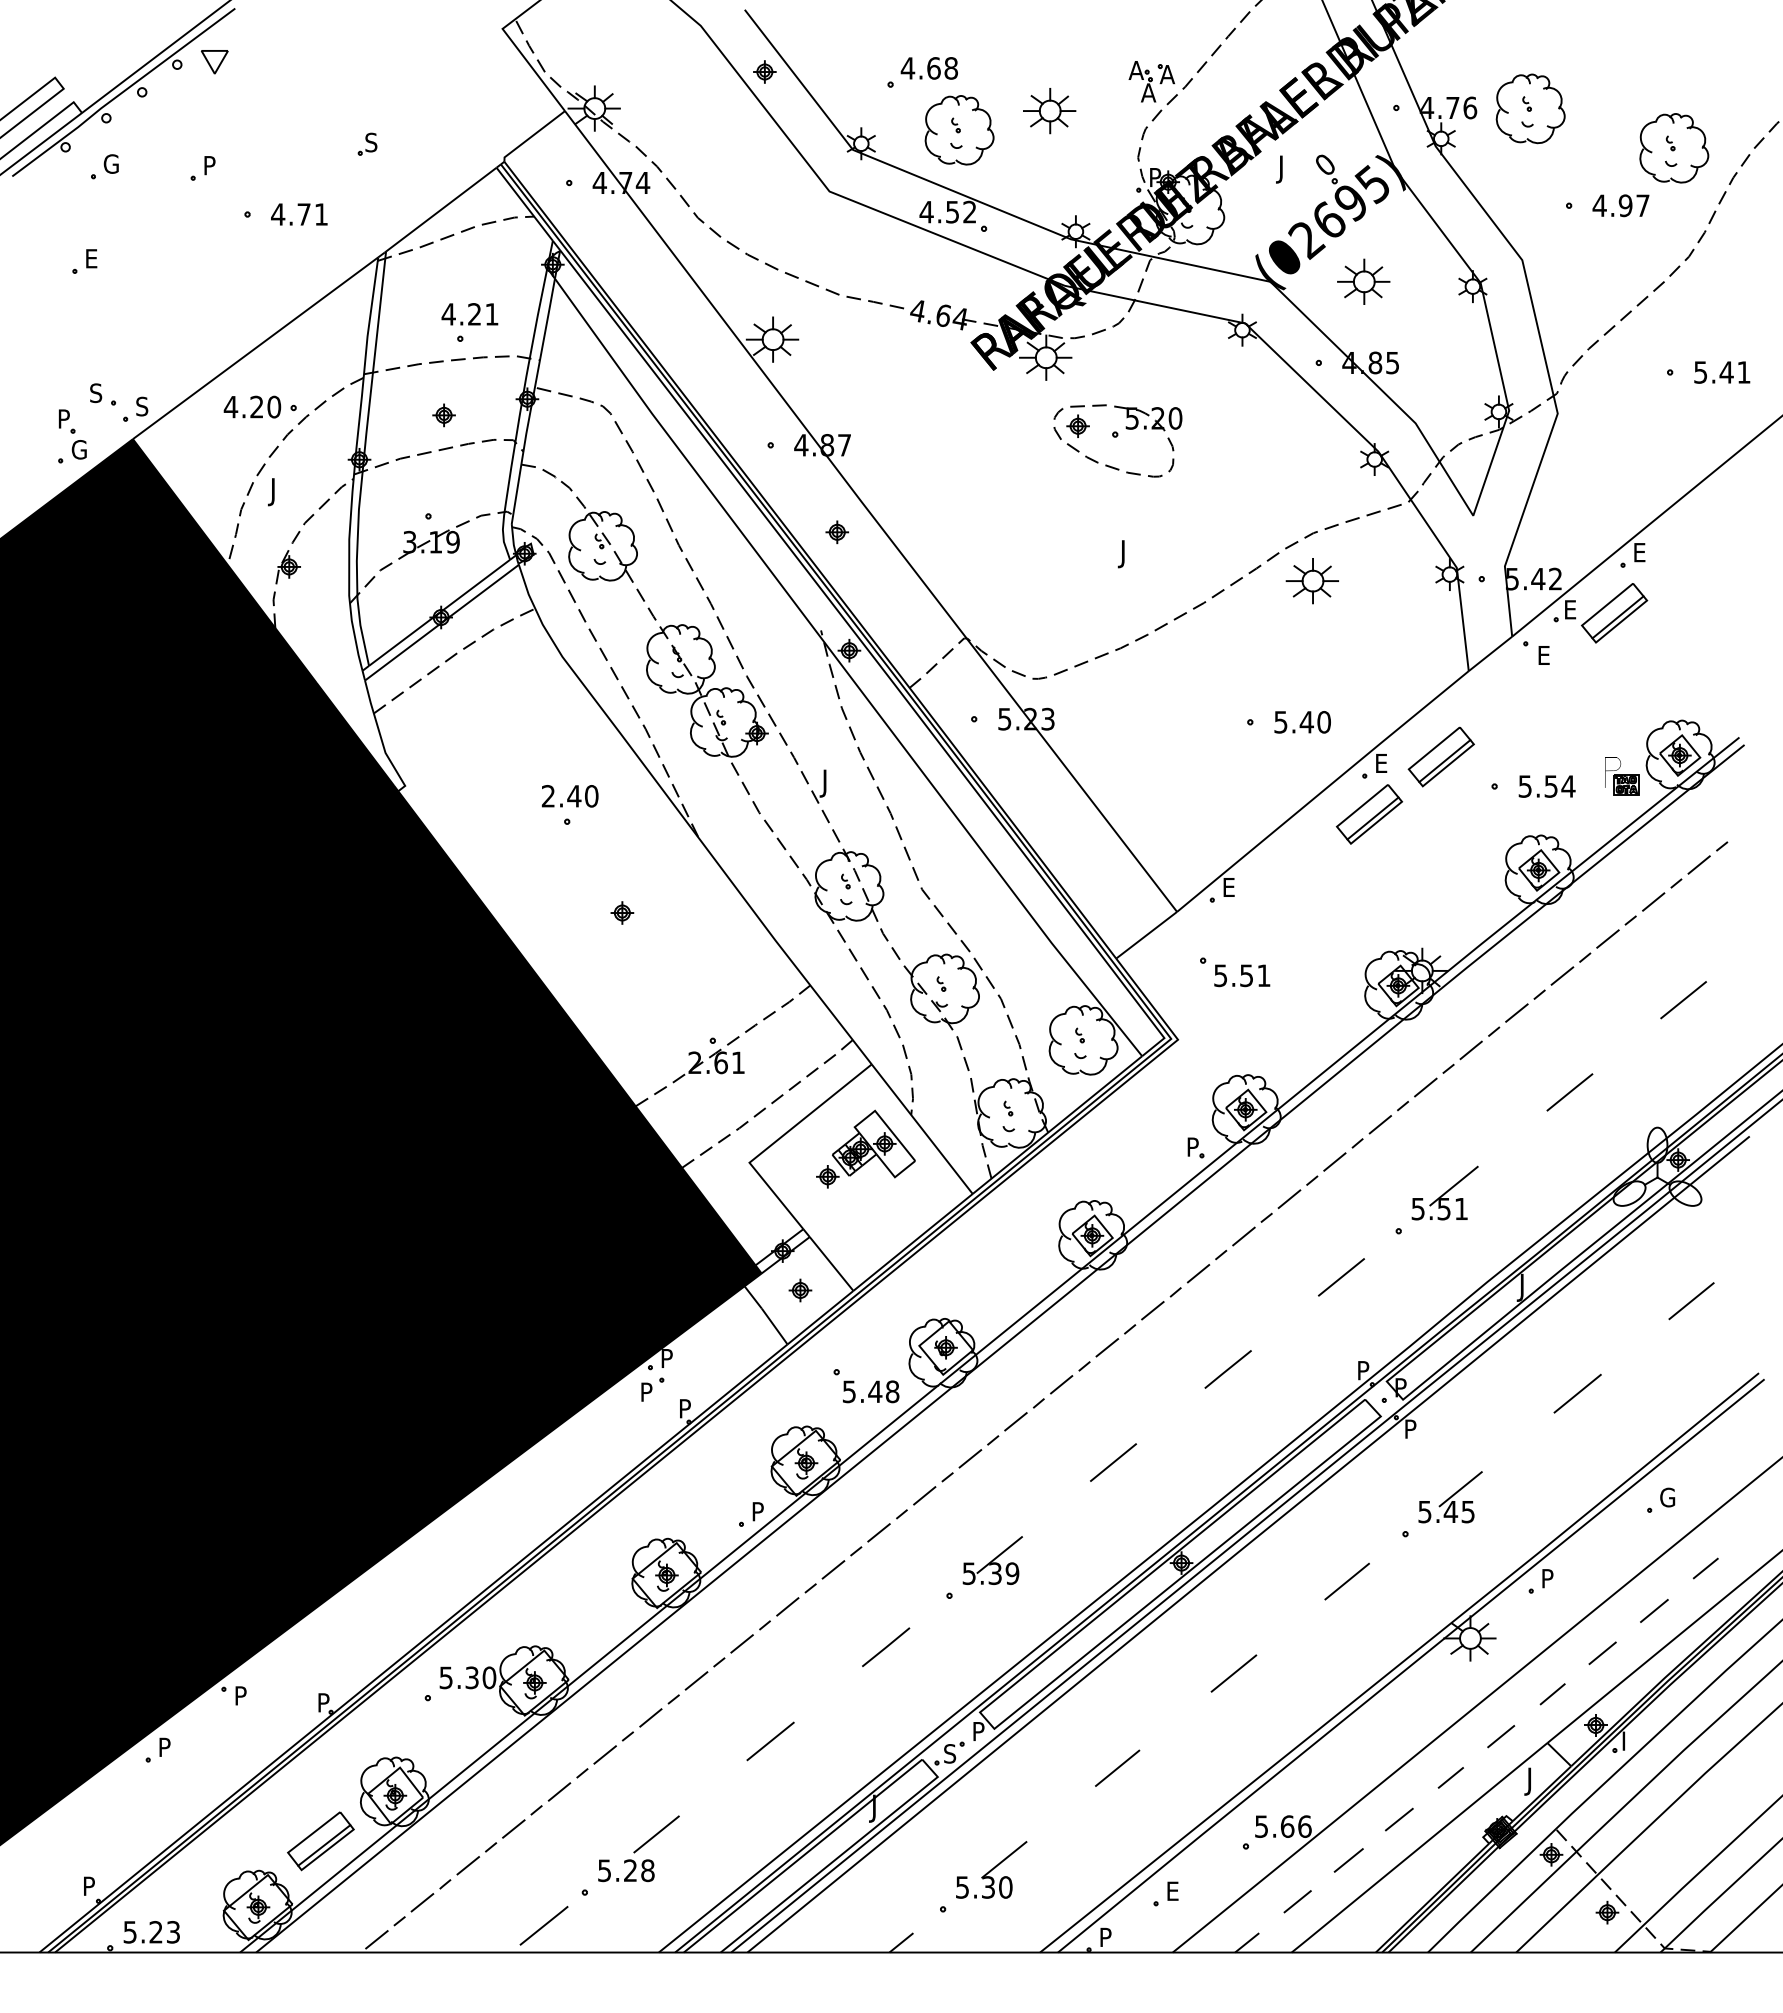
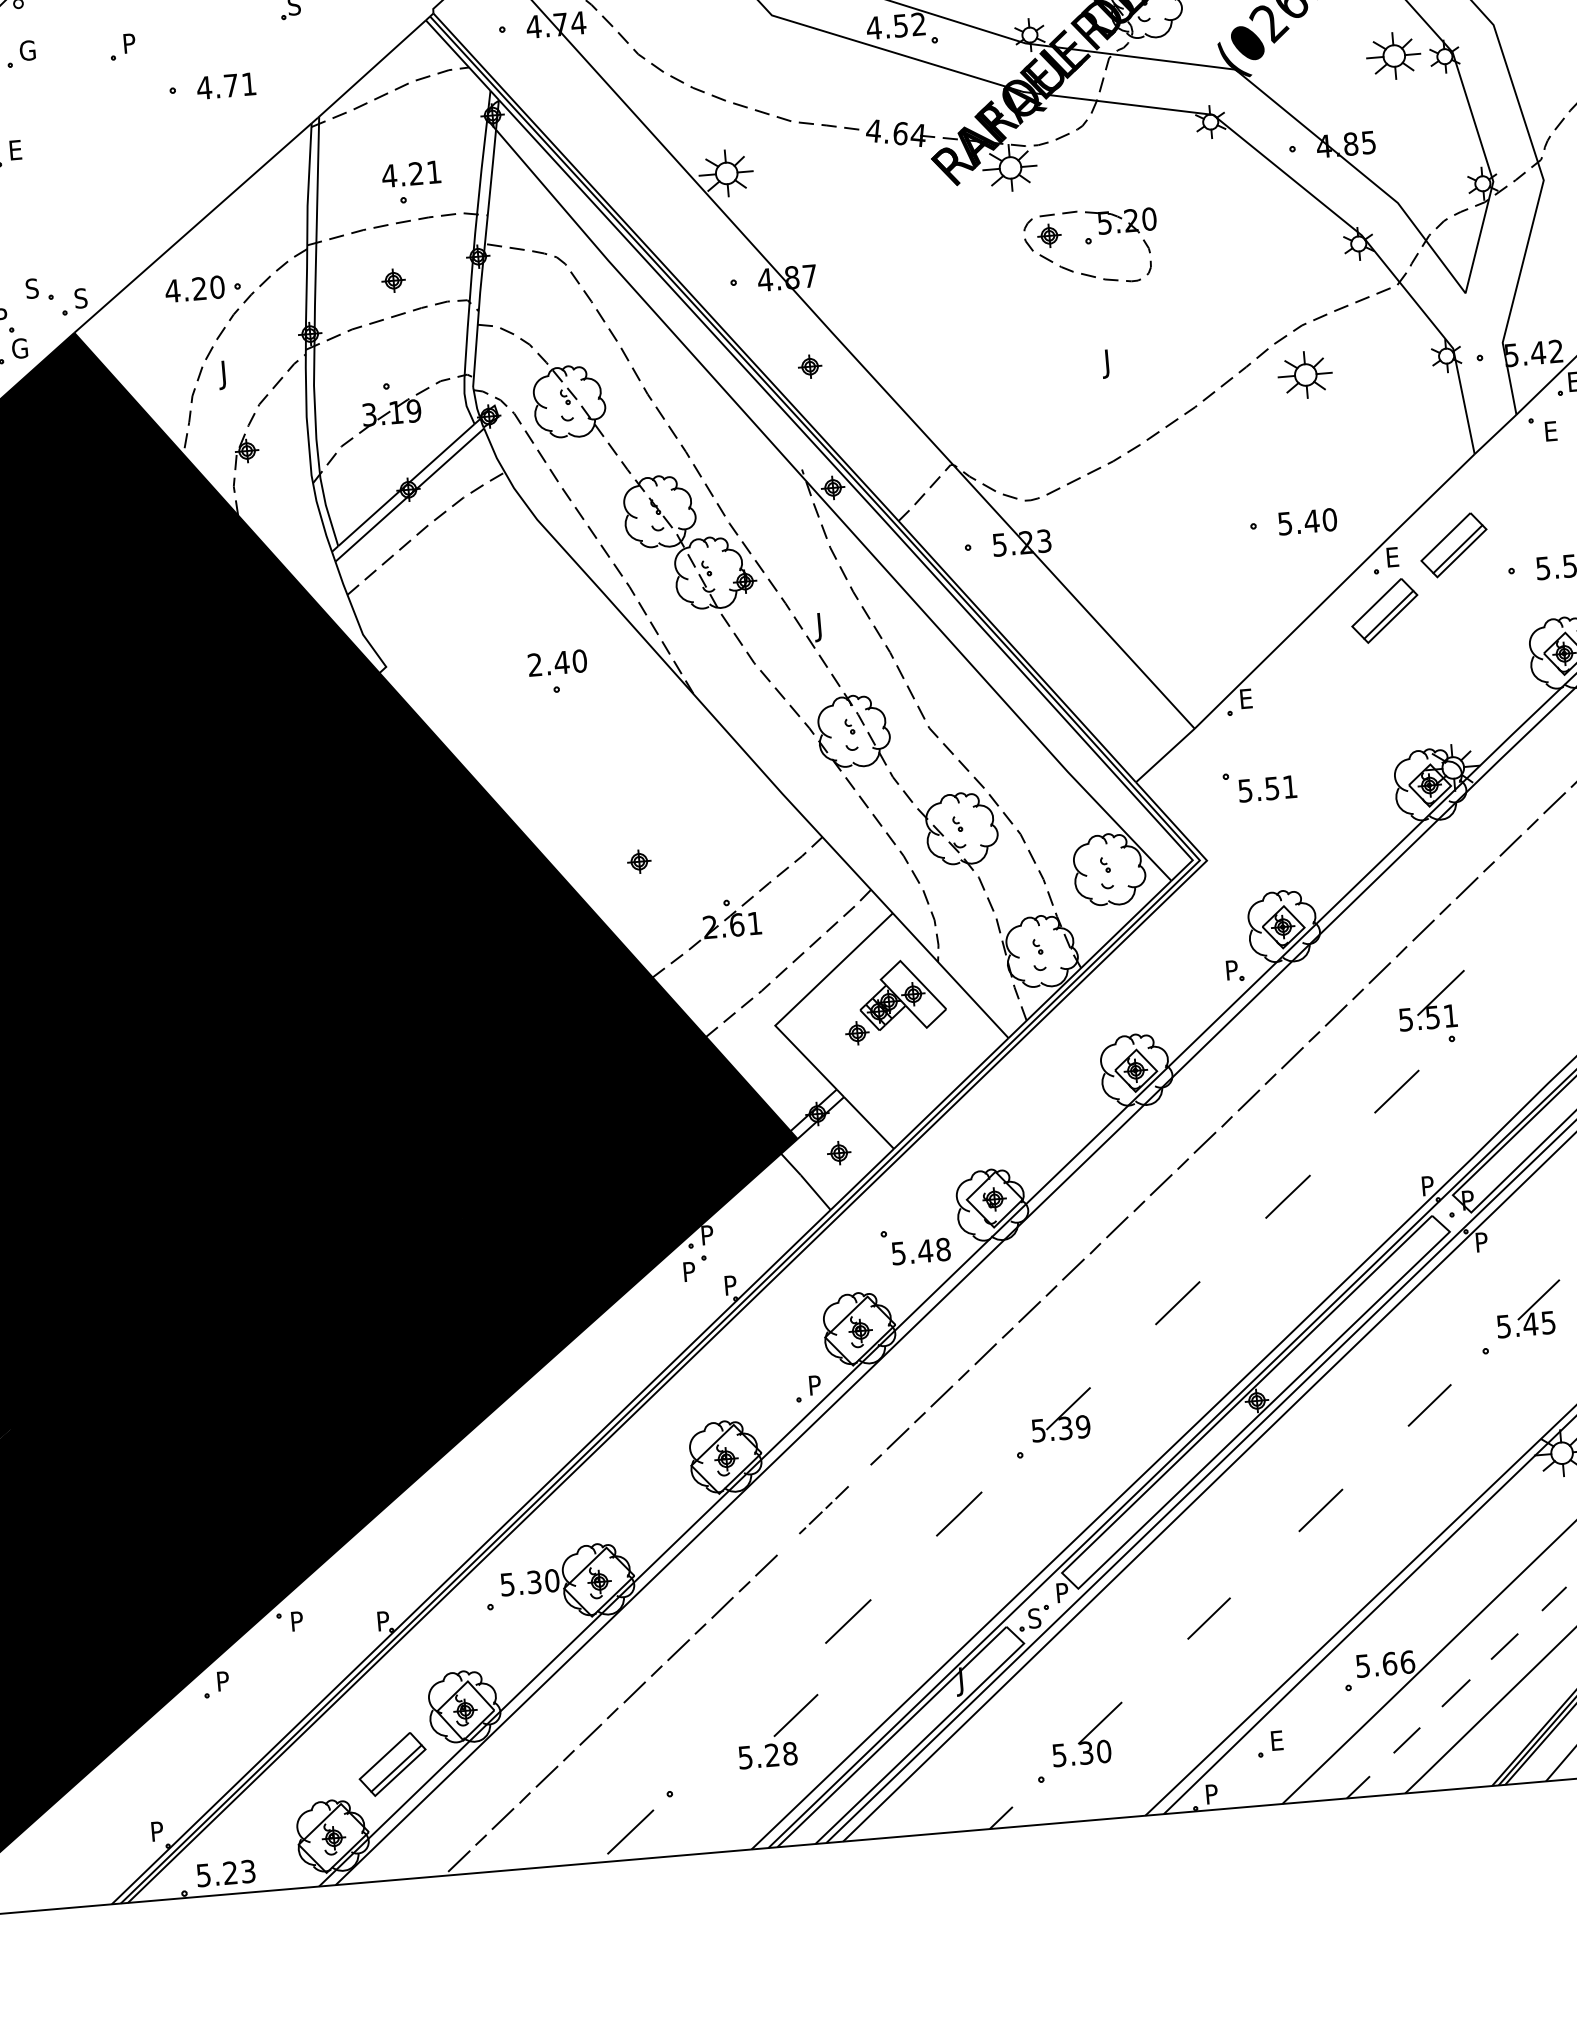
part: (1363, 281) -> (1393, 55), moved
part: (622, 912) -> (639, 861), moved
part: (1444, 1192) -> (1431, 1000), moved
part: (756, 1632) -> (824, 1510), size x0.6
part: (638, 1848) -> (778, 1731), moved

